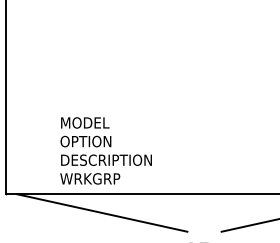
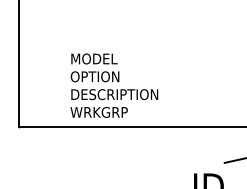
line: (101, 212) -> (109, 144), removed

